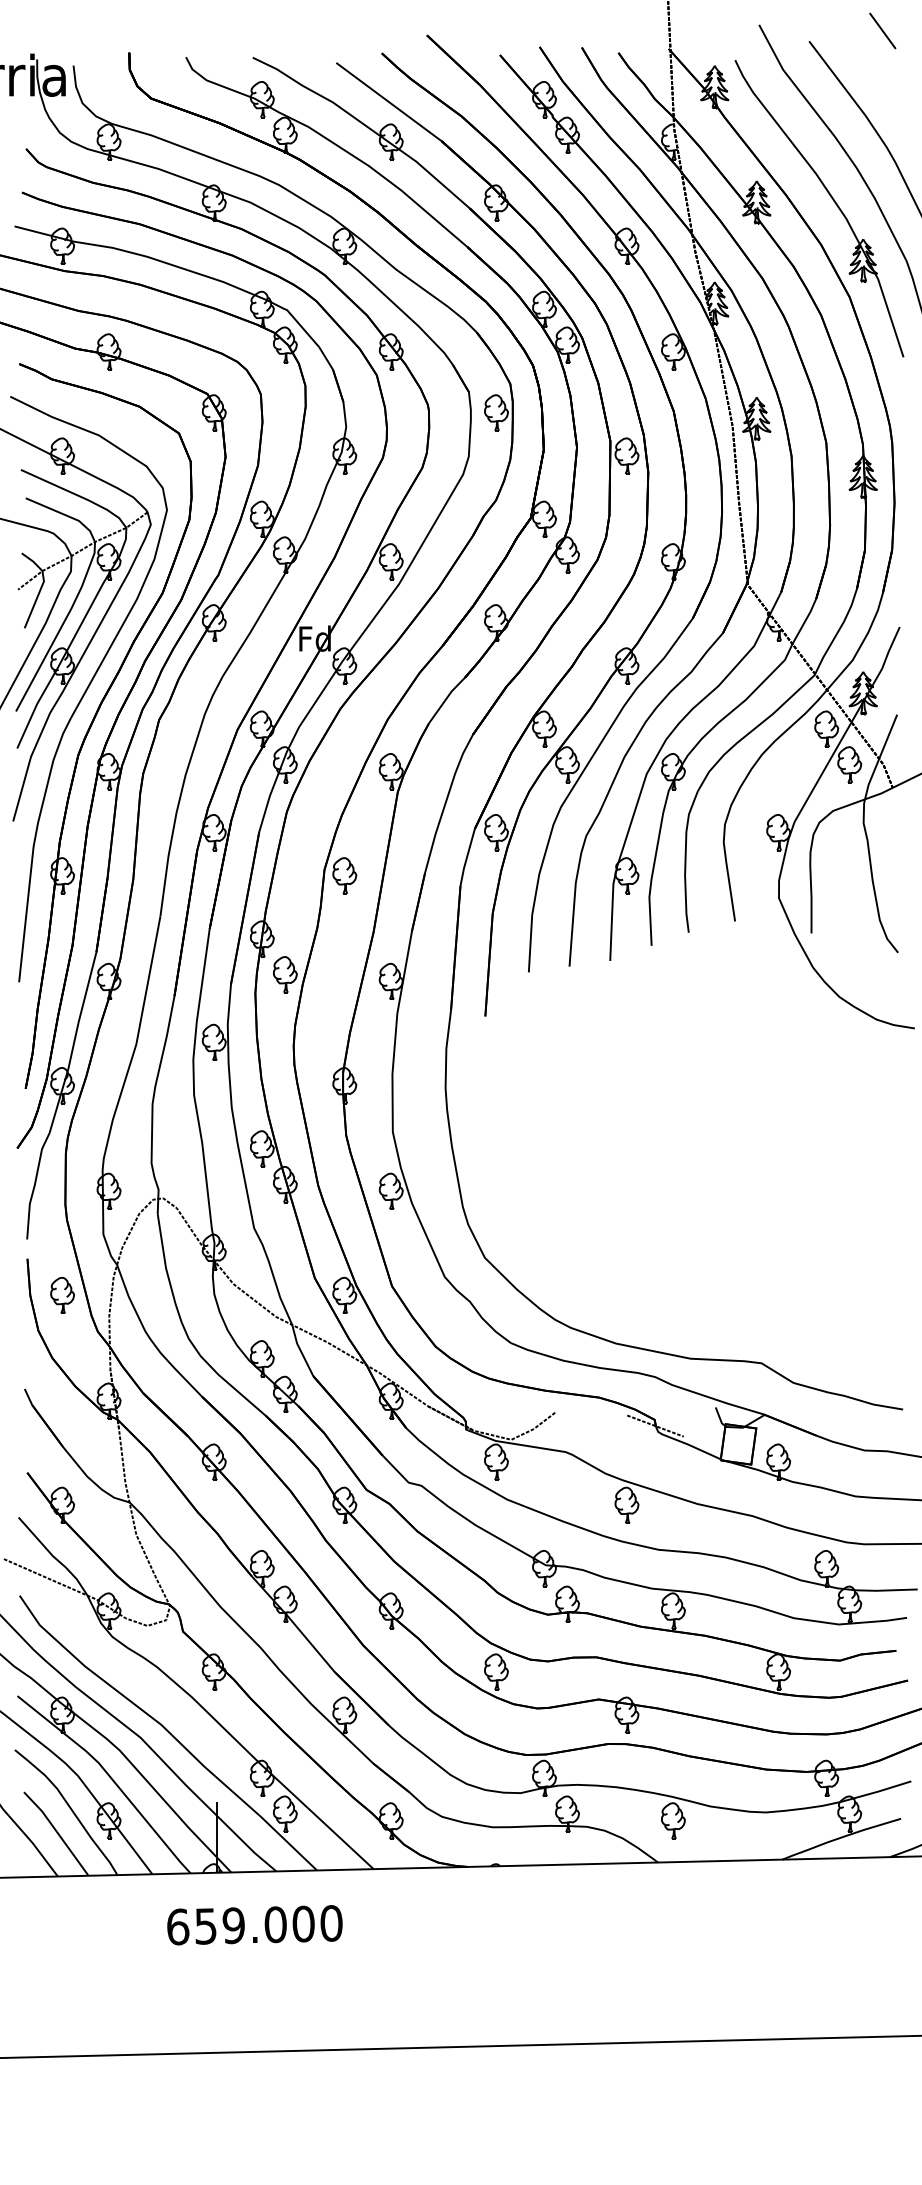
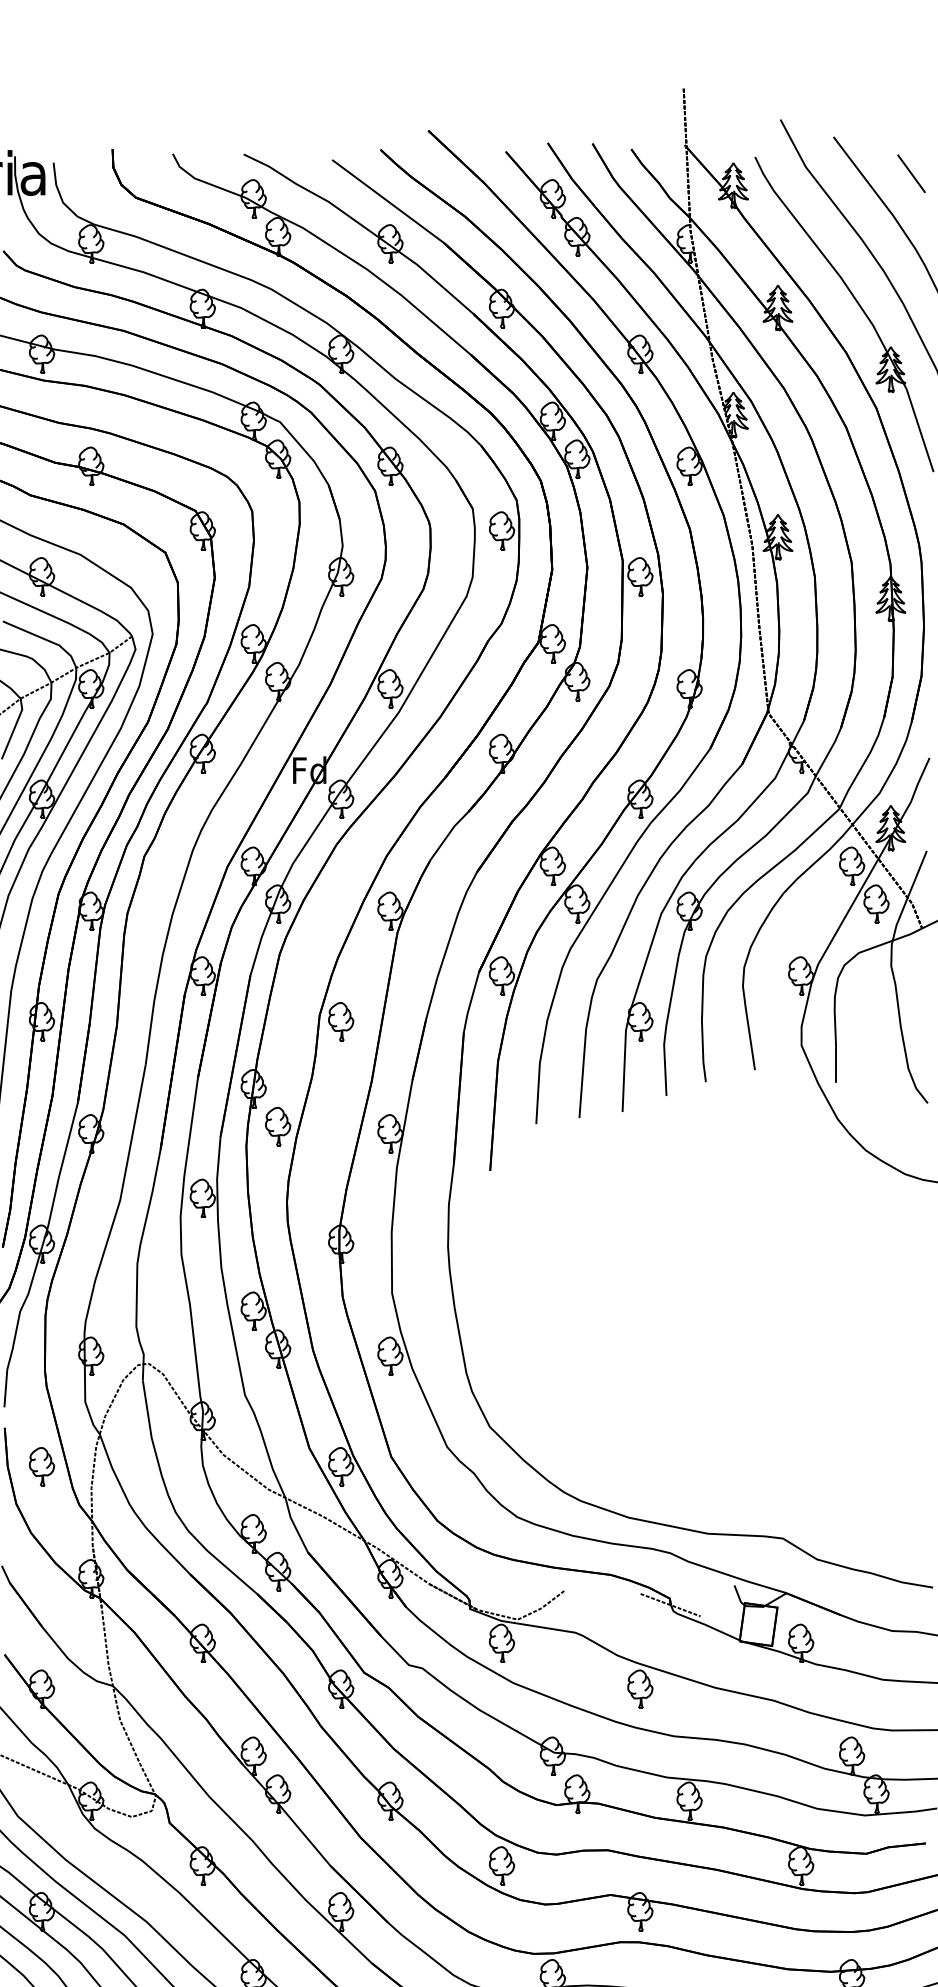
line: (882, 30) -> (911, 173), moved

